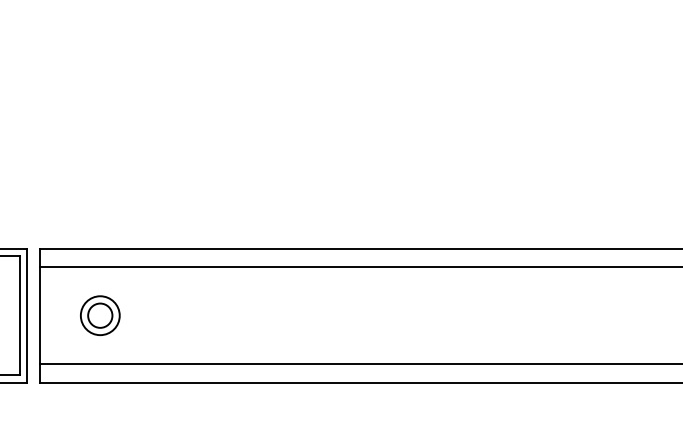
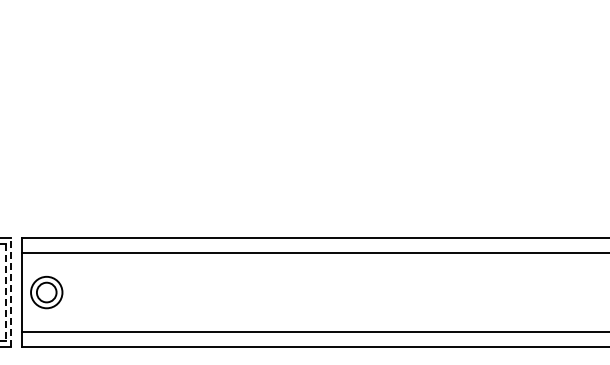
line: (27, 315) -> (11, 292), solid -> dashed
part: (99, 315) -> (46, 292), moved
line: (19, 316) -> (5, 293), solid -> dashed

